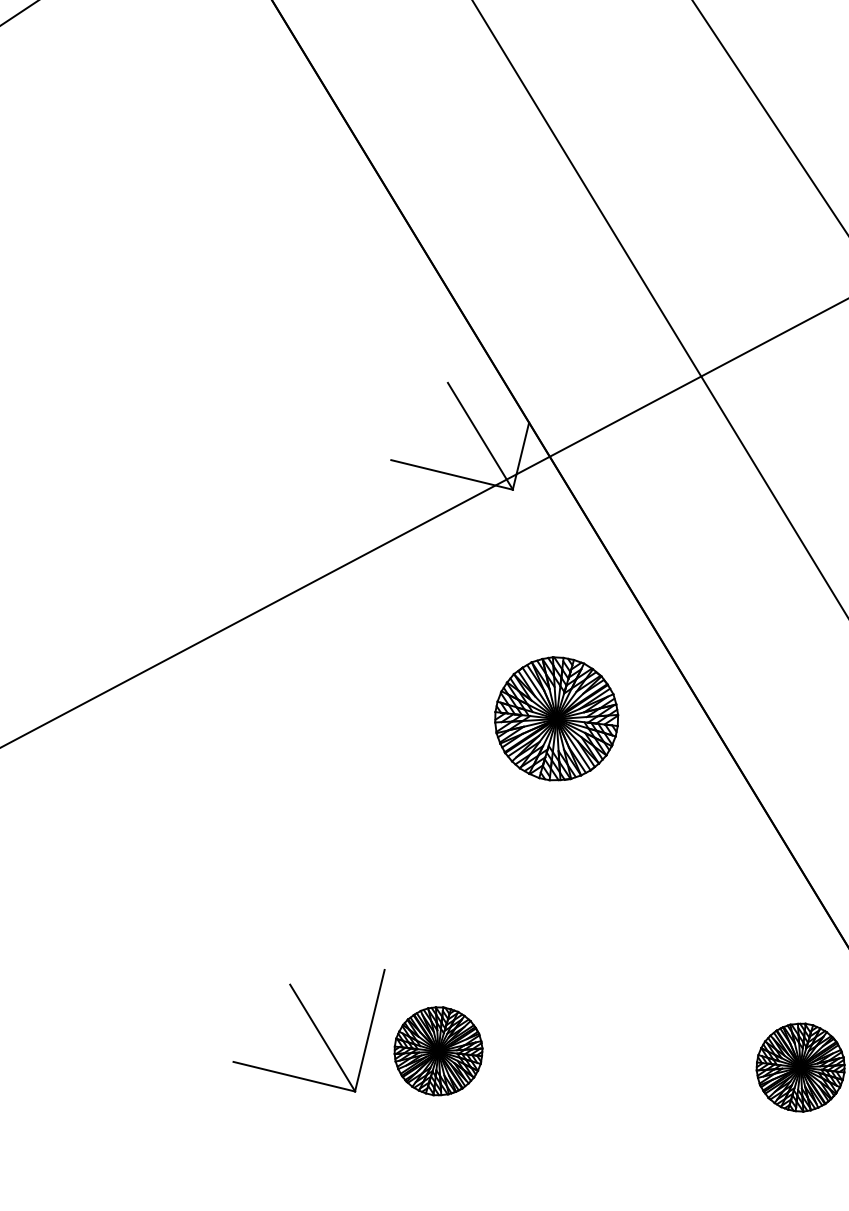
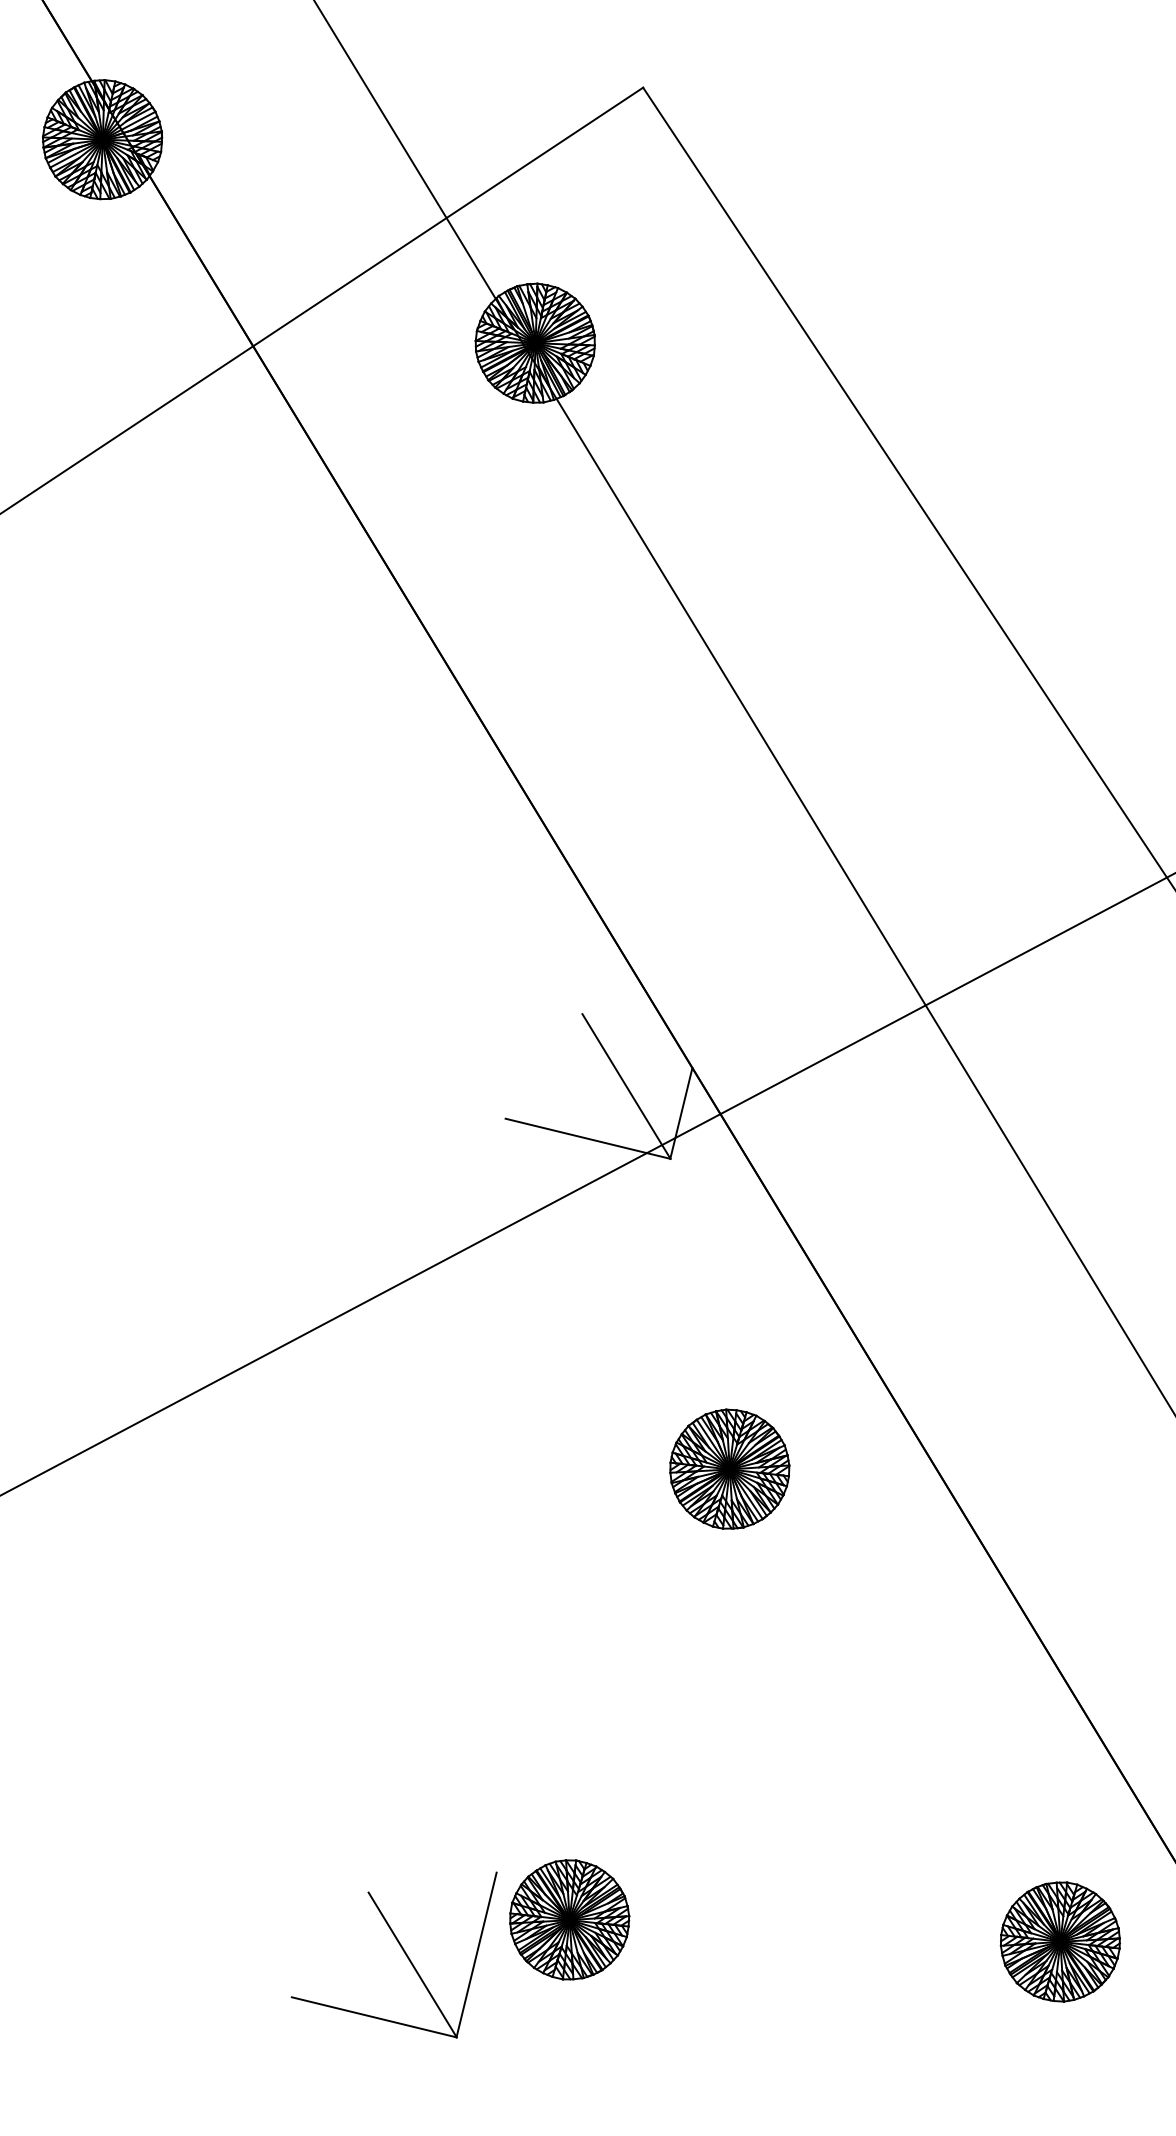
part: (556, 718) -> (729, 1468), size x0.71
part: (315, 1027) -> (402, 1950), moved

